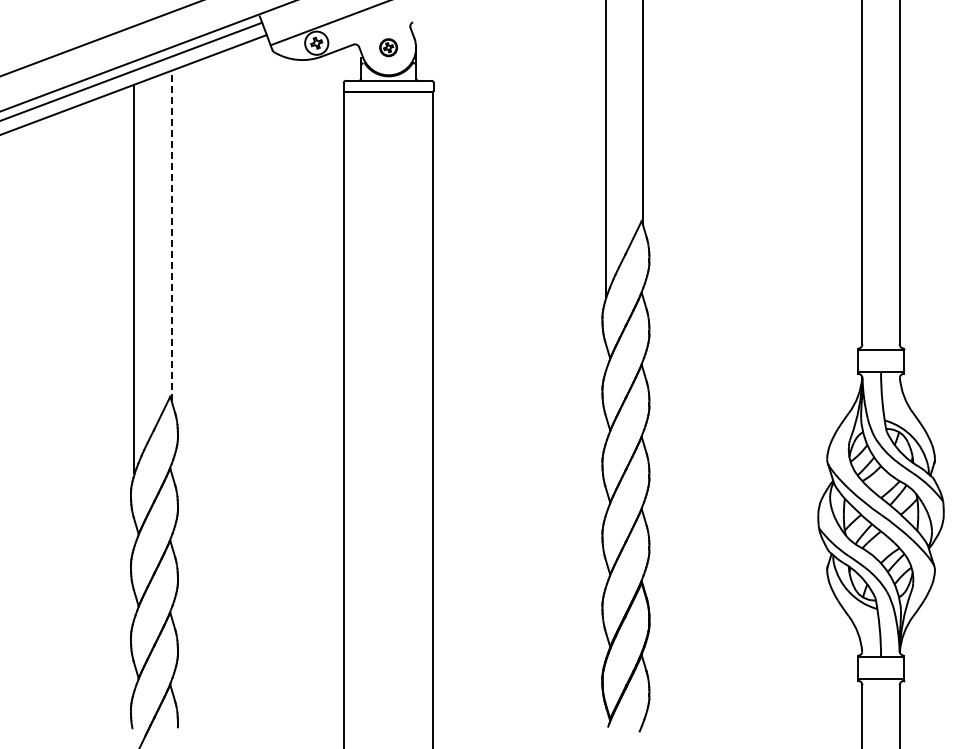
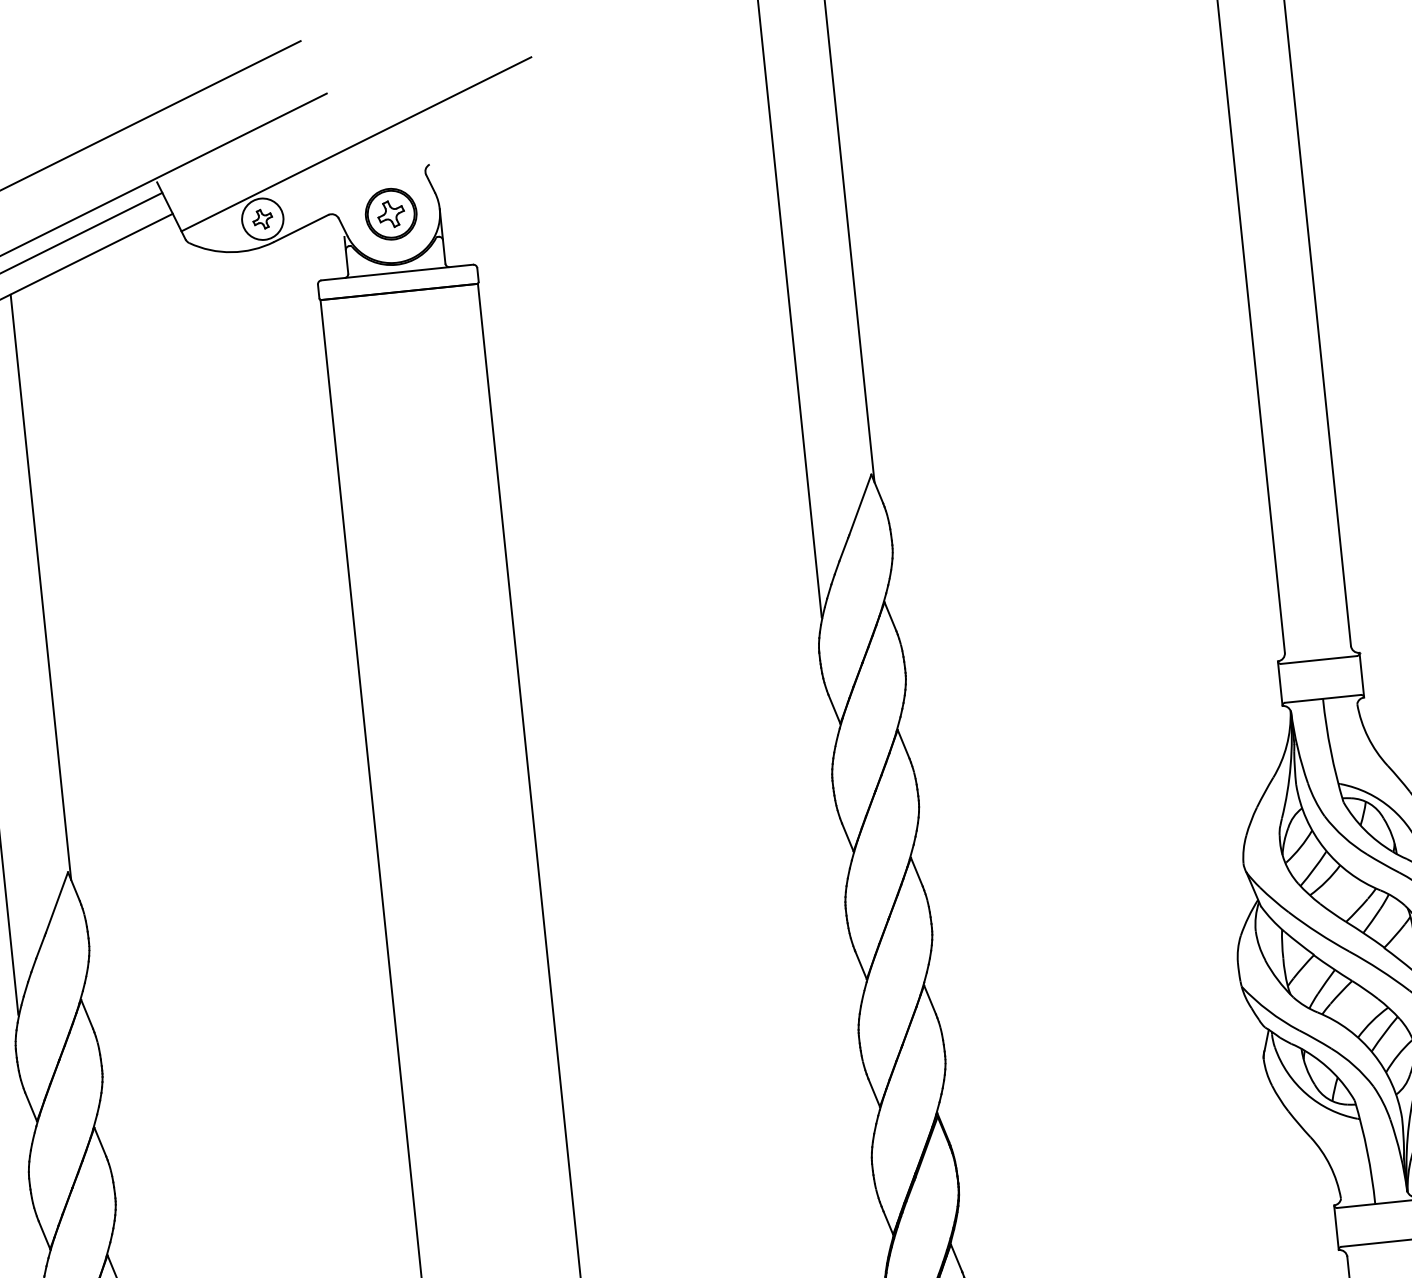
part: (388, 47) -> (390, 213), size x1.67
line: (171, 235) -> (40, 586), dashed -> solid

